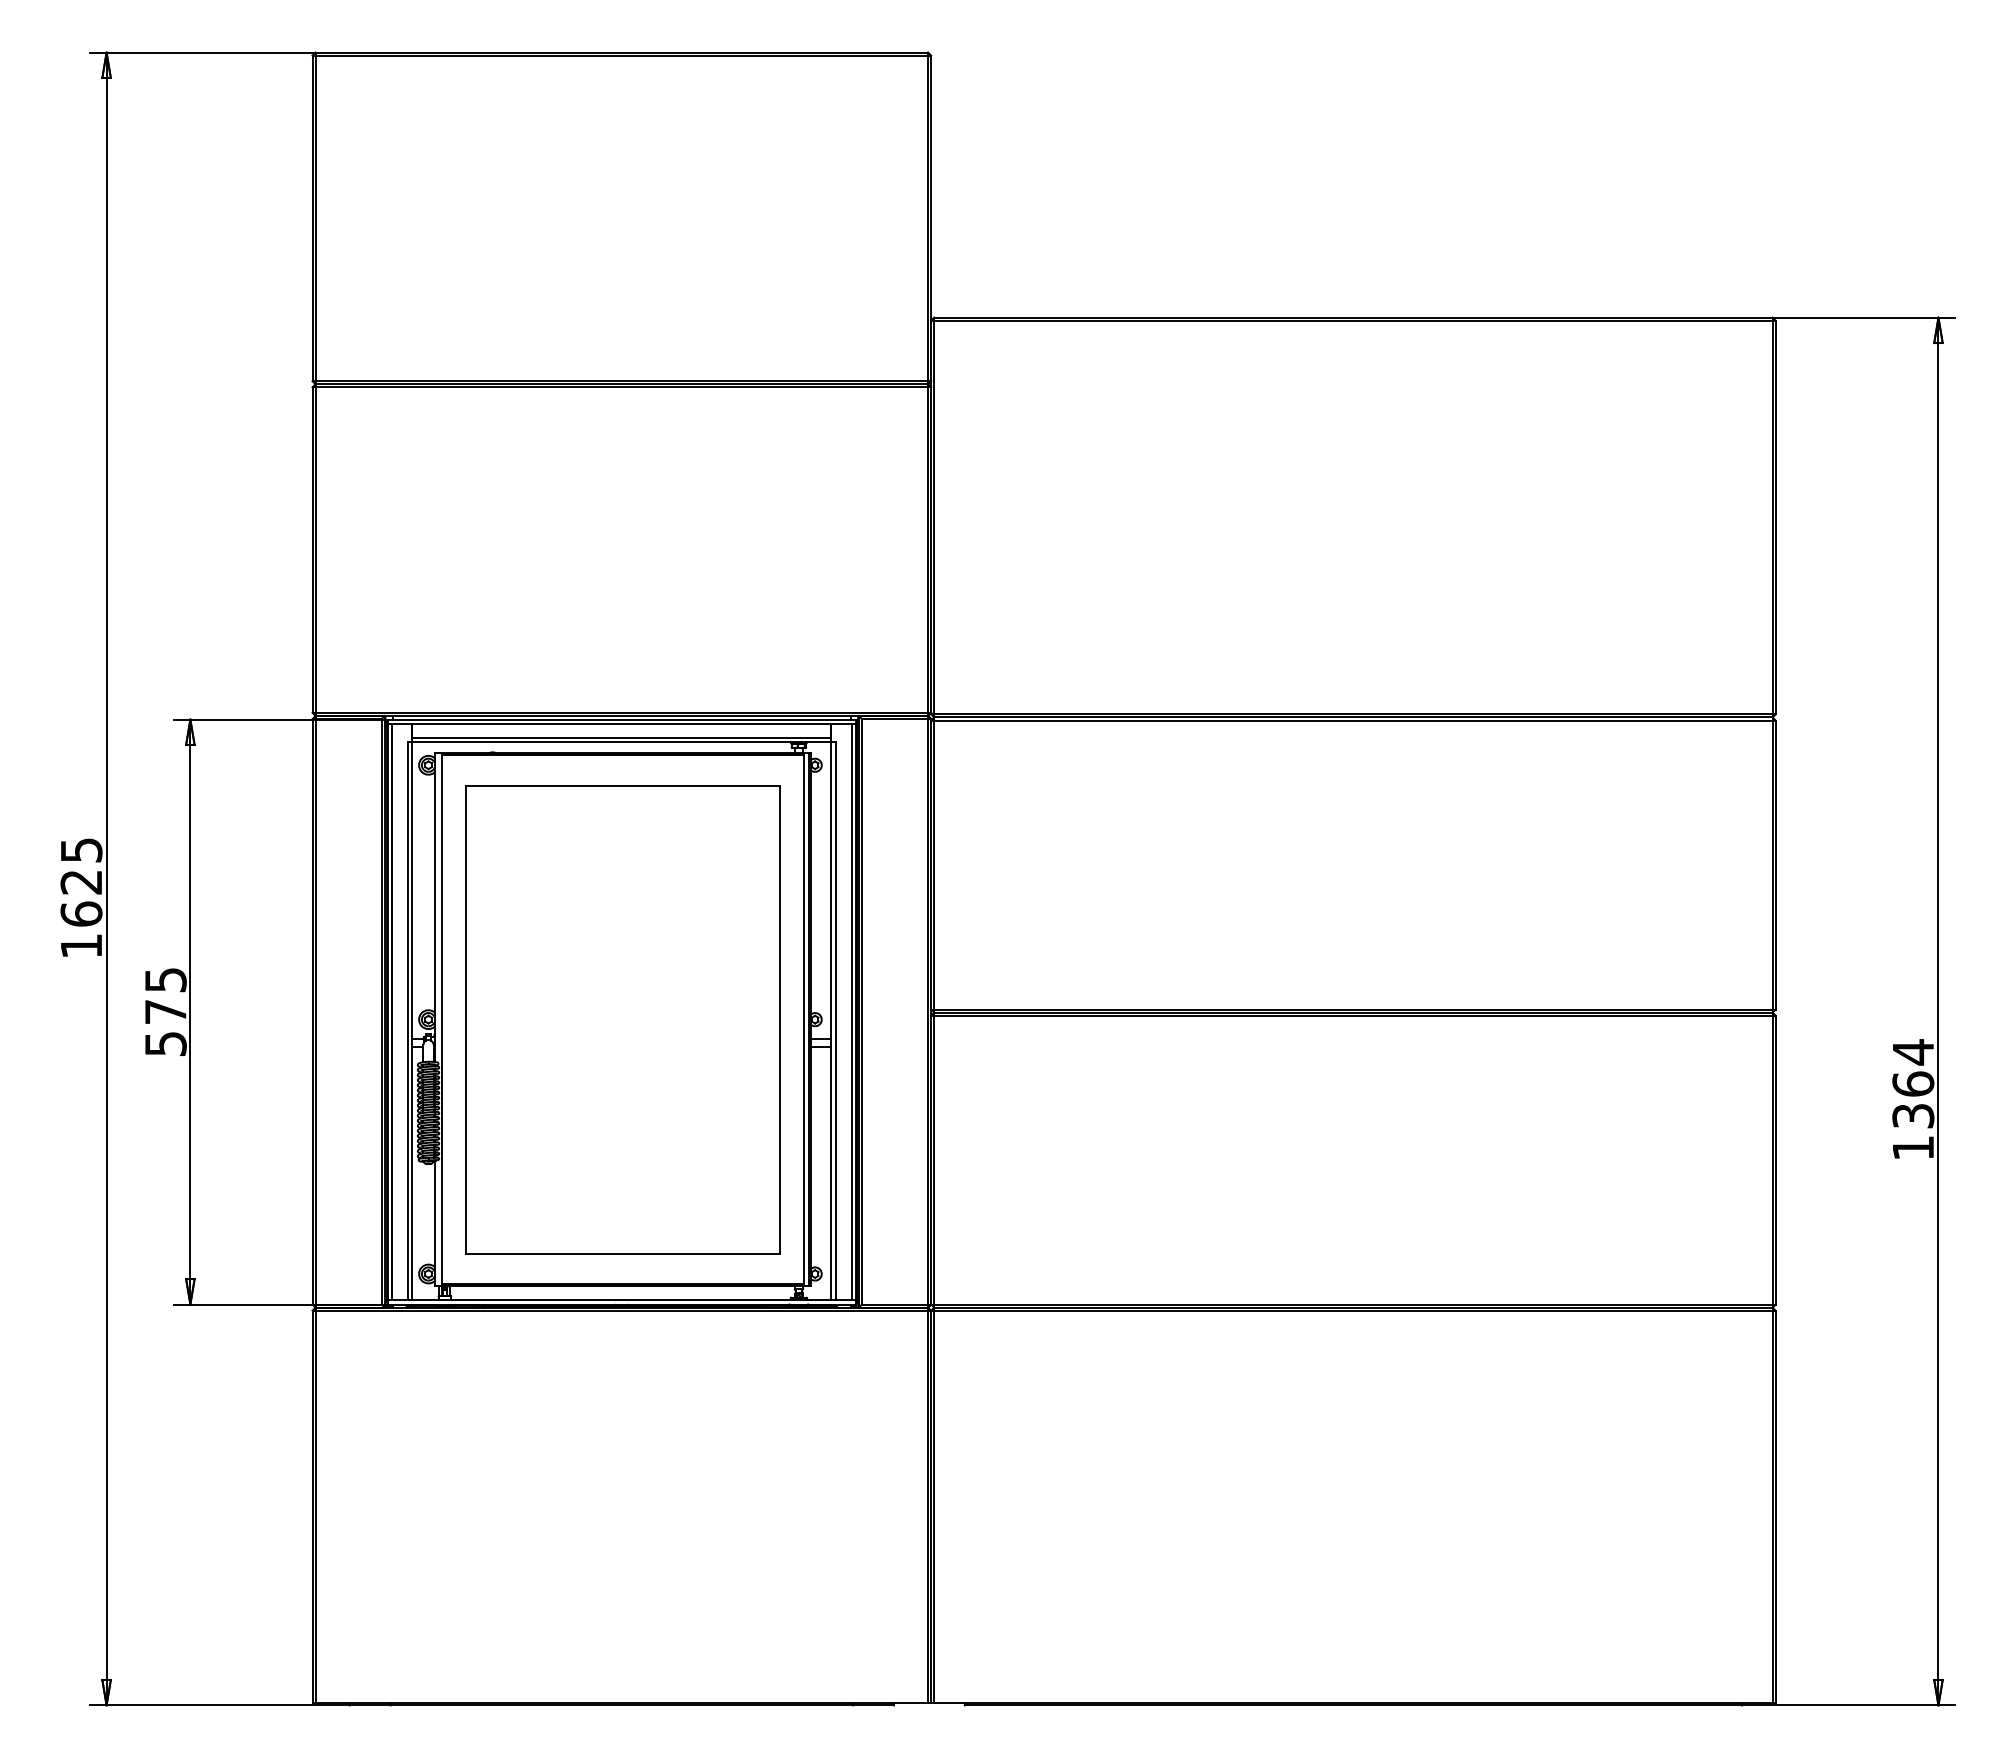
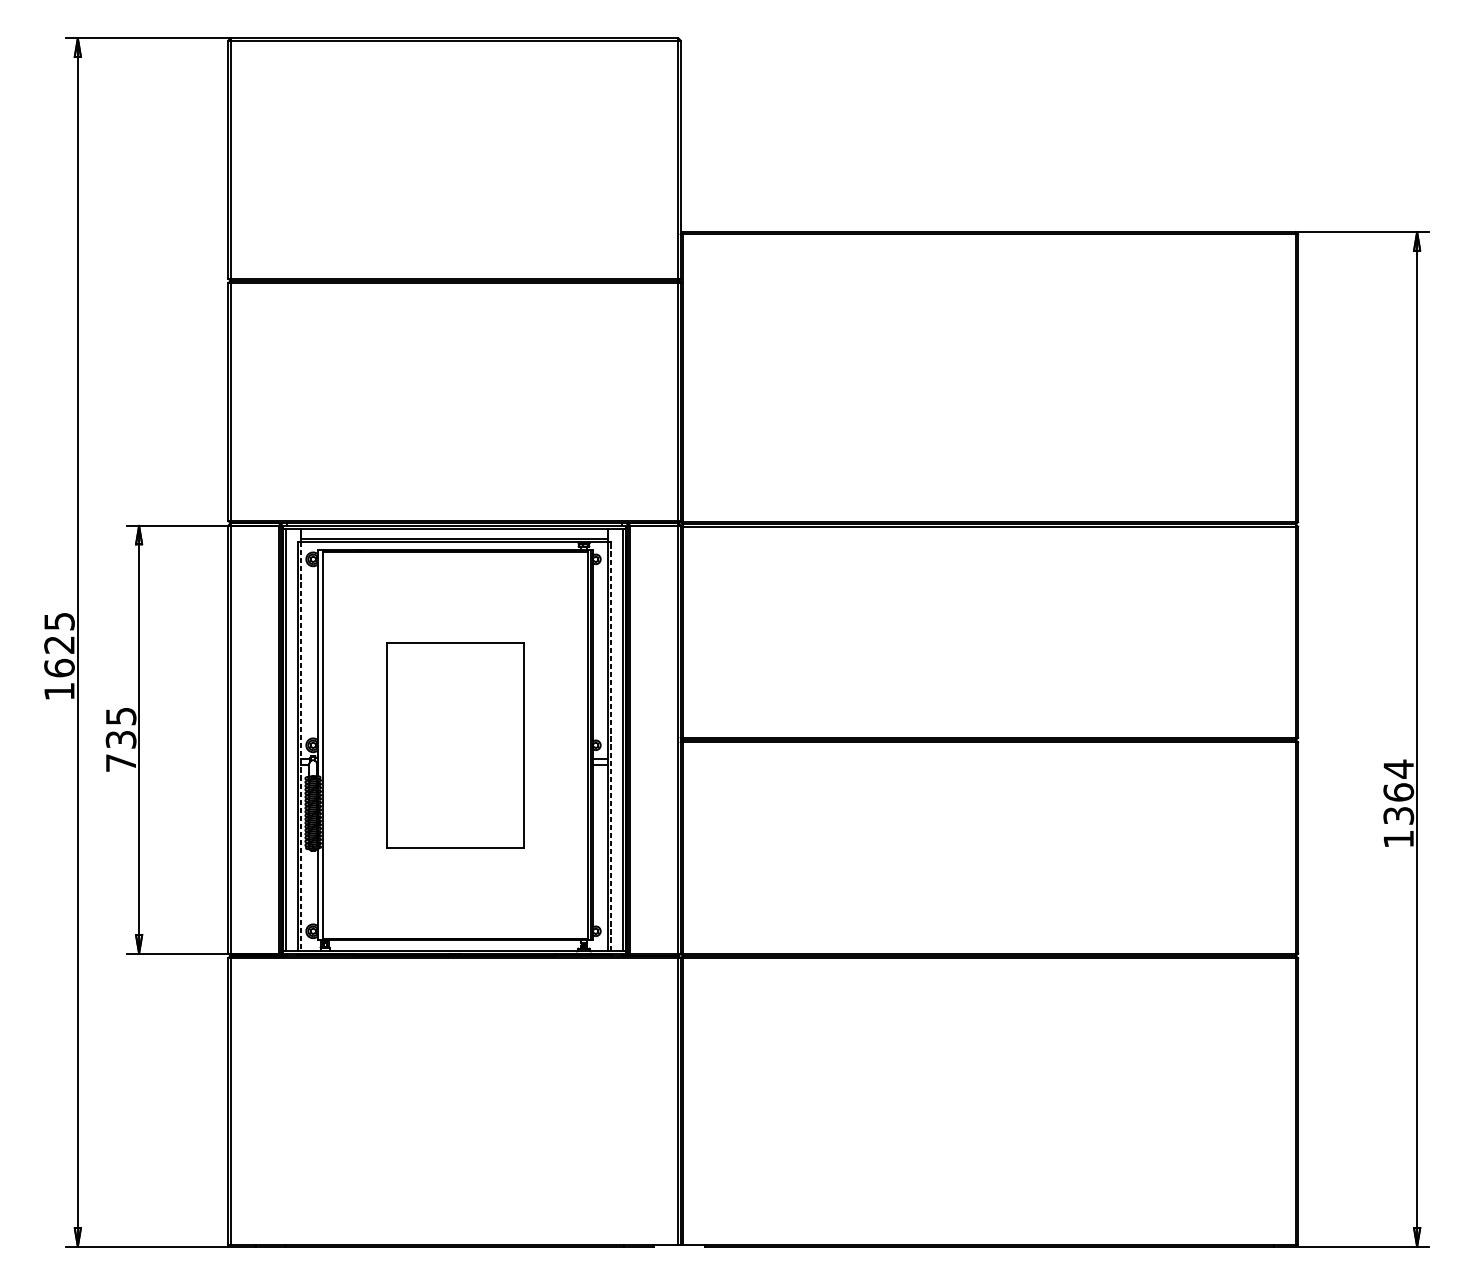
part: (622, 1019) -> (455, 745), size x0.6
line: (835, 1020) -> (610, 745), solid -> dashed
line: (412, 1021) -> (301, 746), solid -> dashed
text: (165, 1027) -> (120, 751), 575 -> 735

